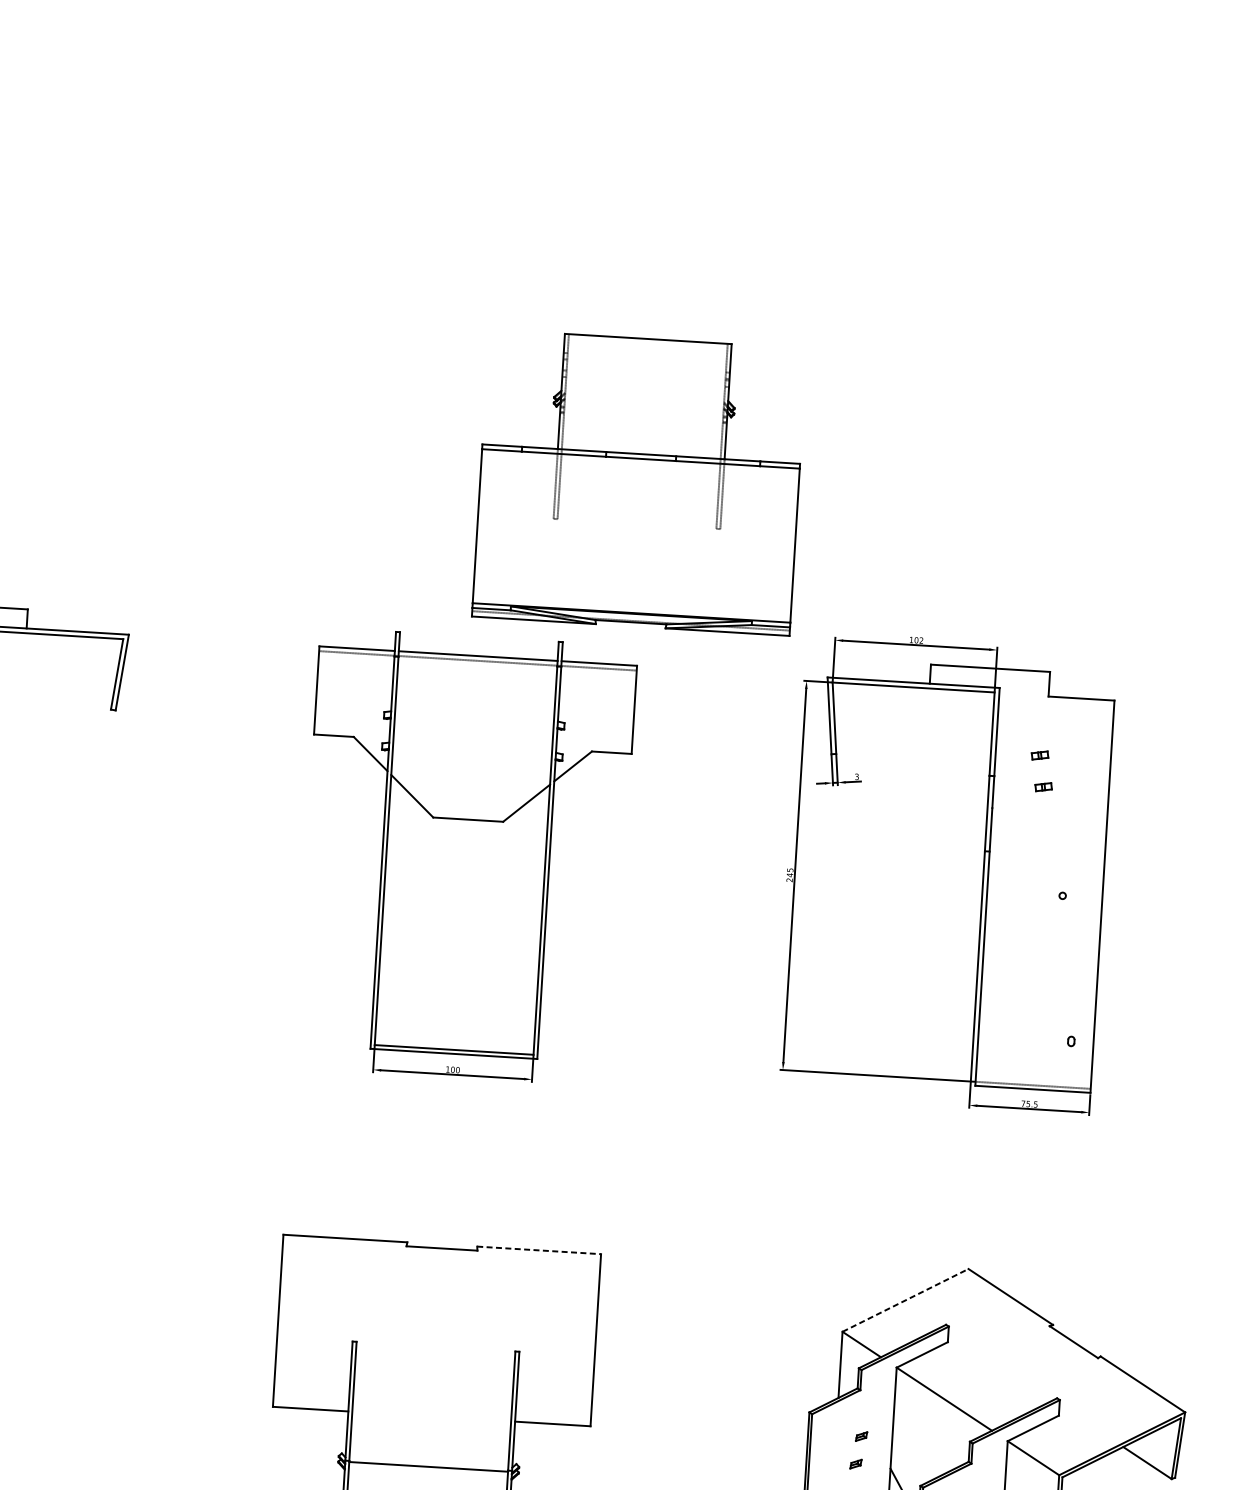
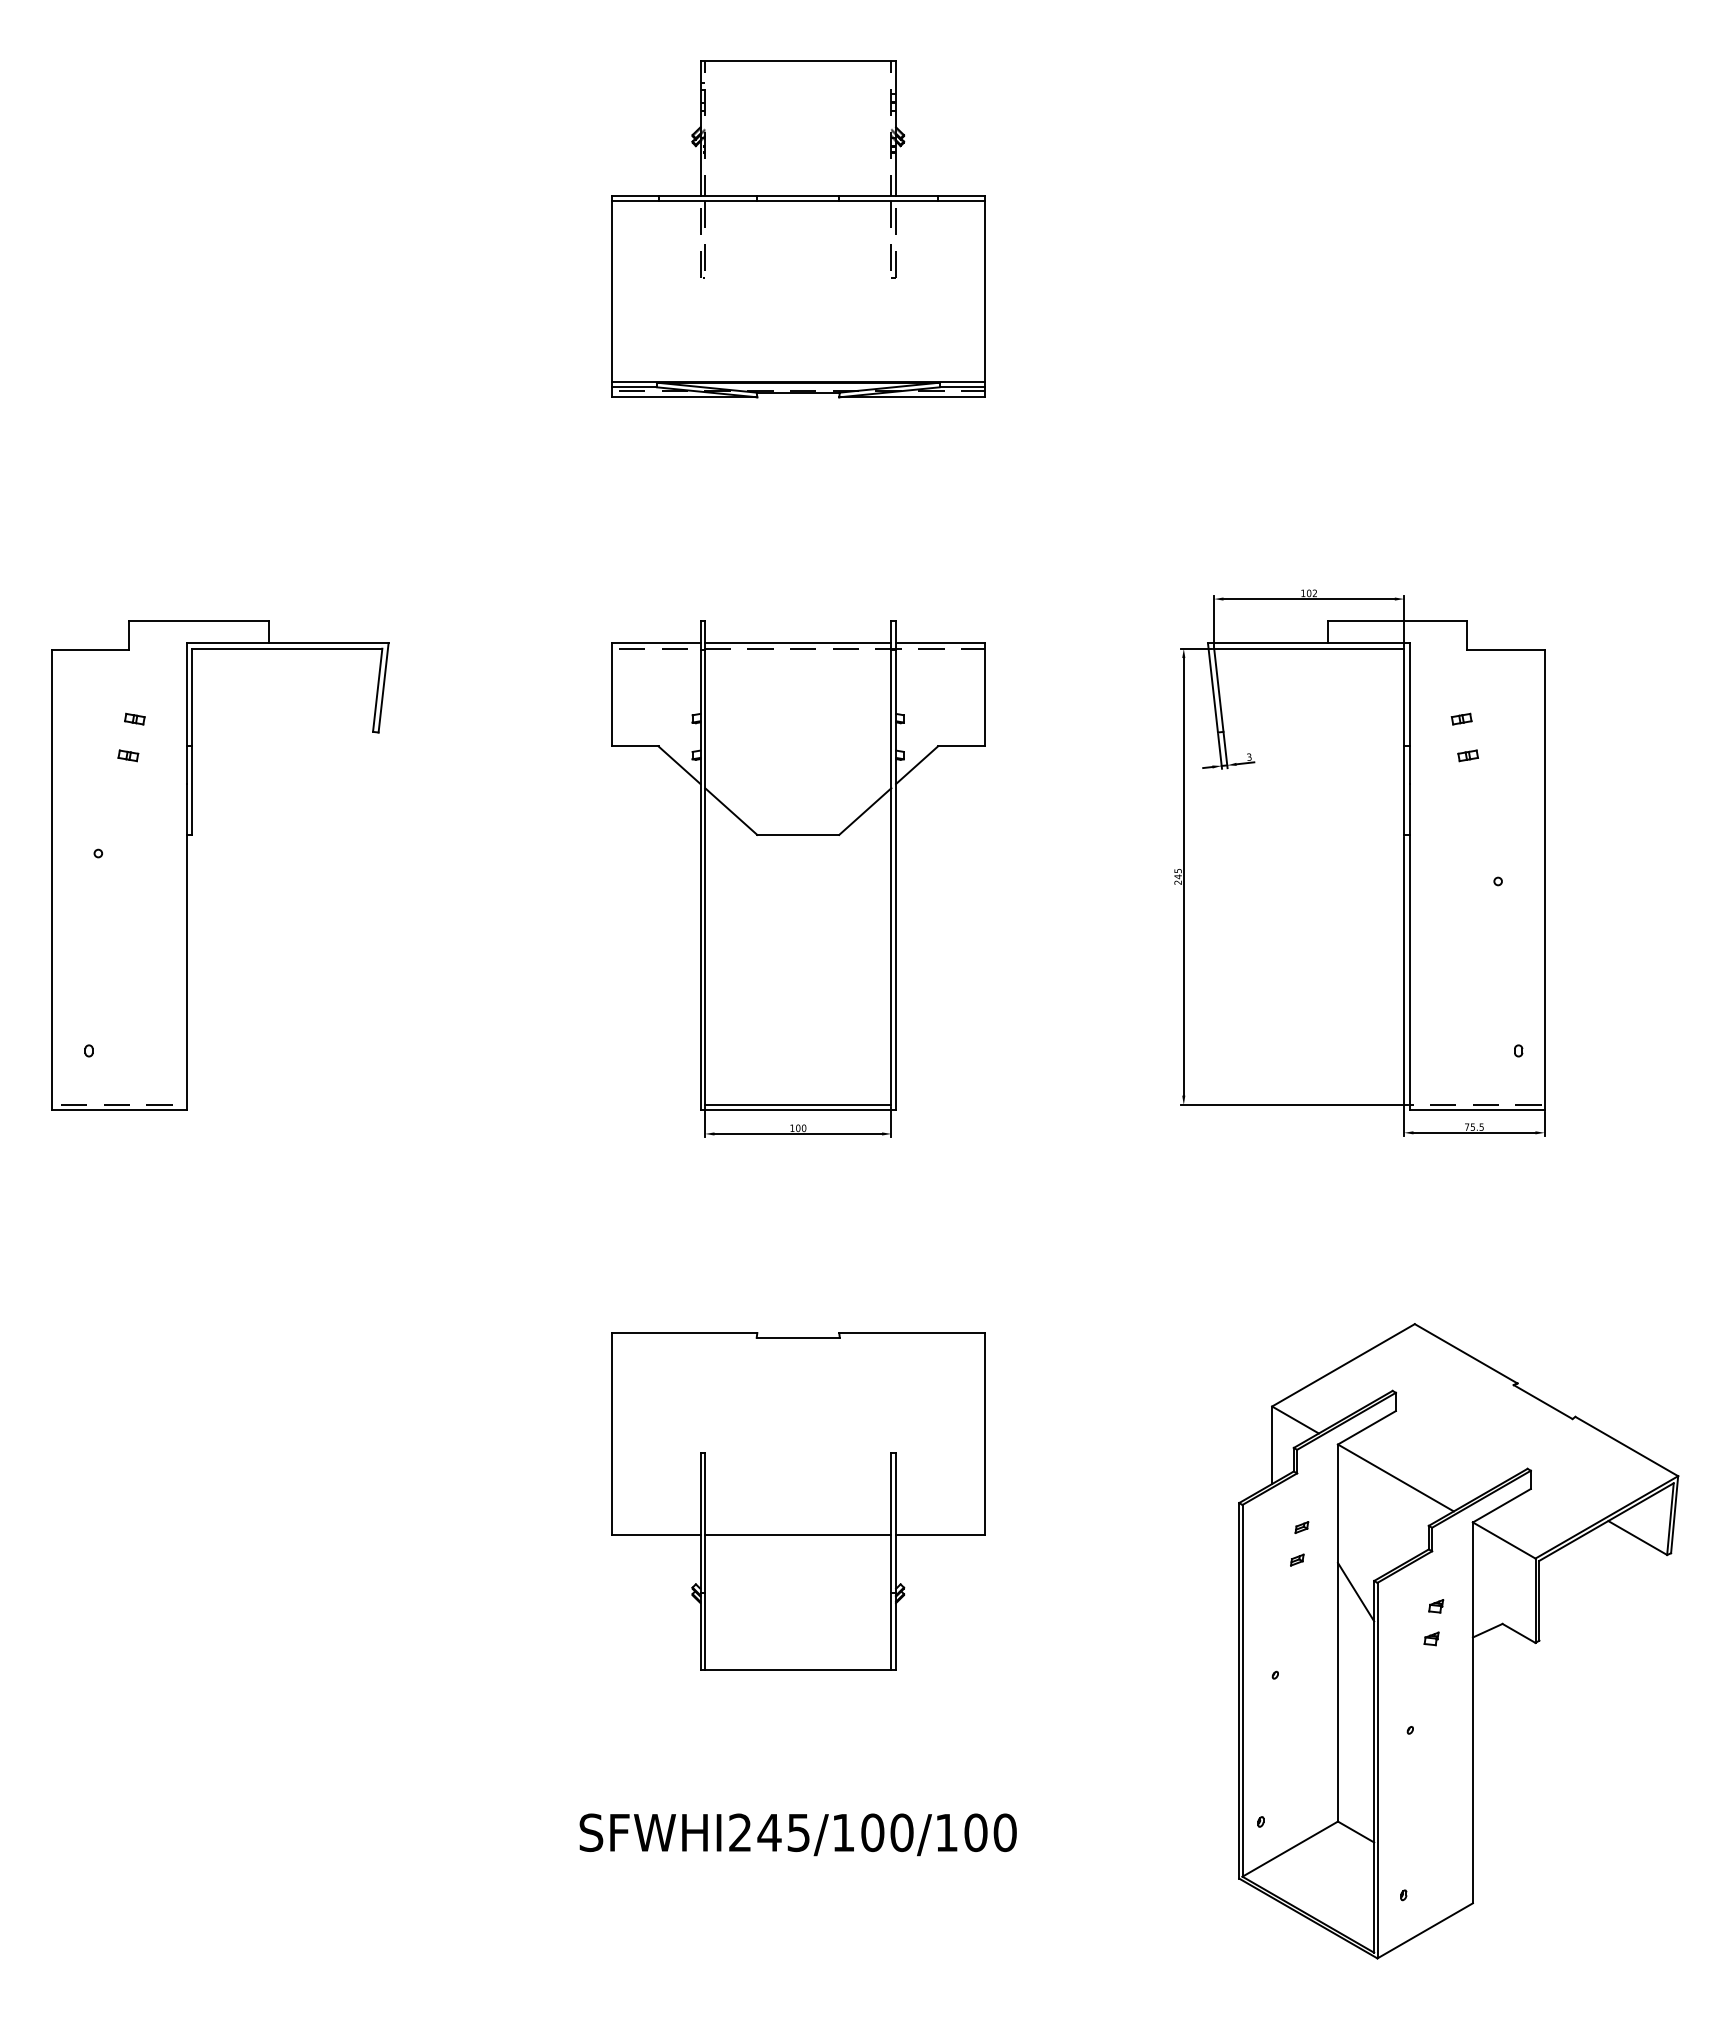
part: (639, 483) -> (798, 229), moved
line: (538, 1250) -> (911, 1333), dashed -> solid
line: (905, 1300) -> (1343, 1365), dashed -> solid
line: (428, 1466) -> (798, 1534), moved

